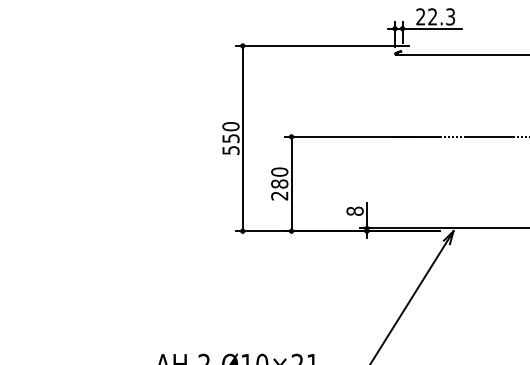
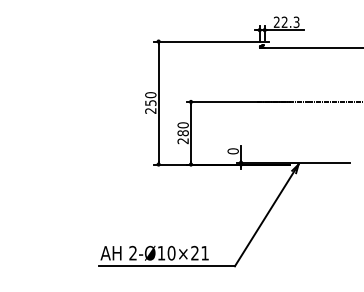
text: (230, 149) -> (150, 110), 550 -> 250
text: (354, 211) -> (232, 151), 8 -> 0

